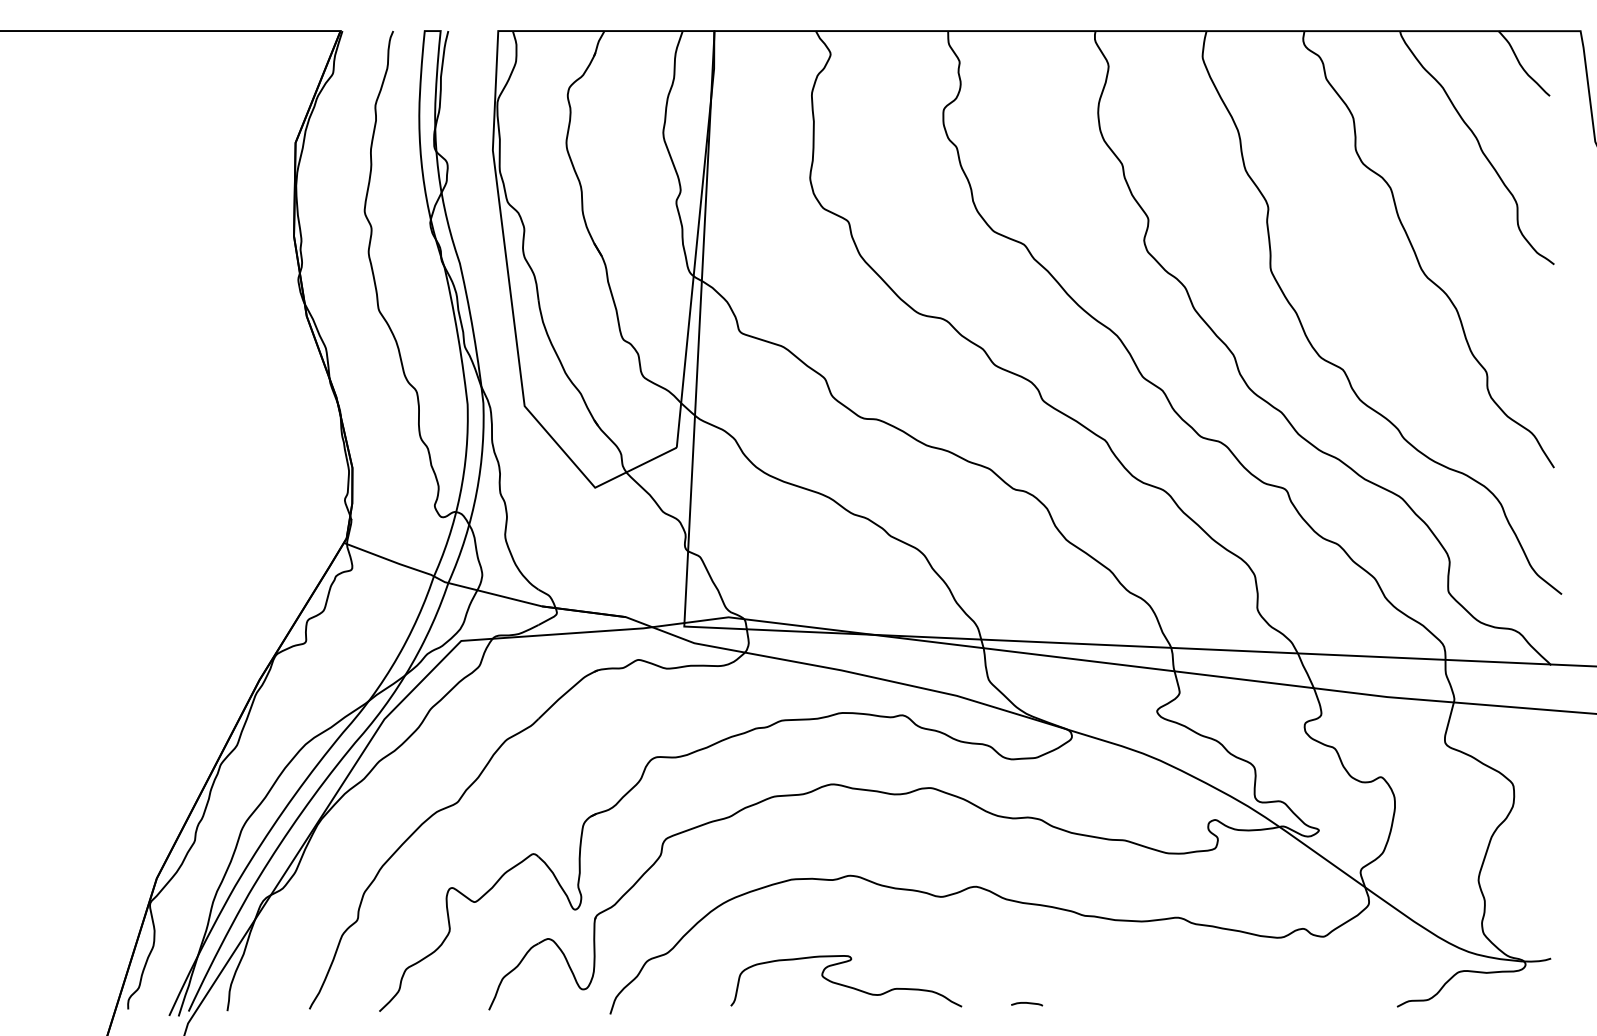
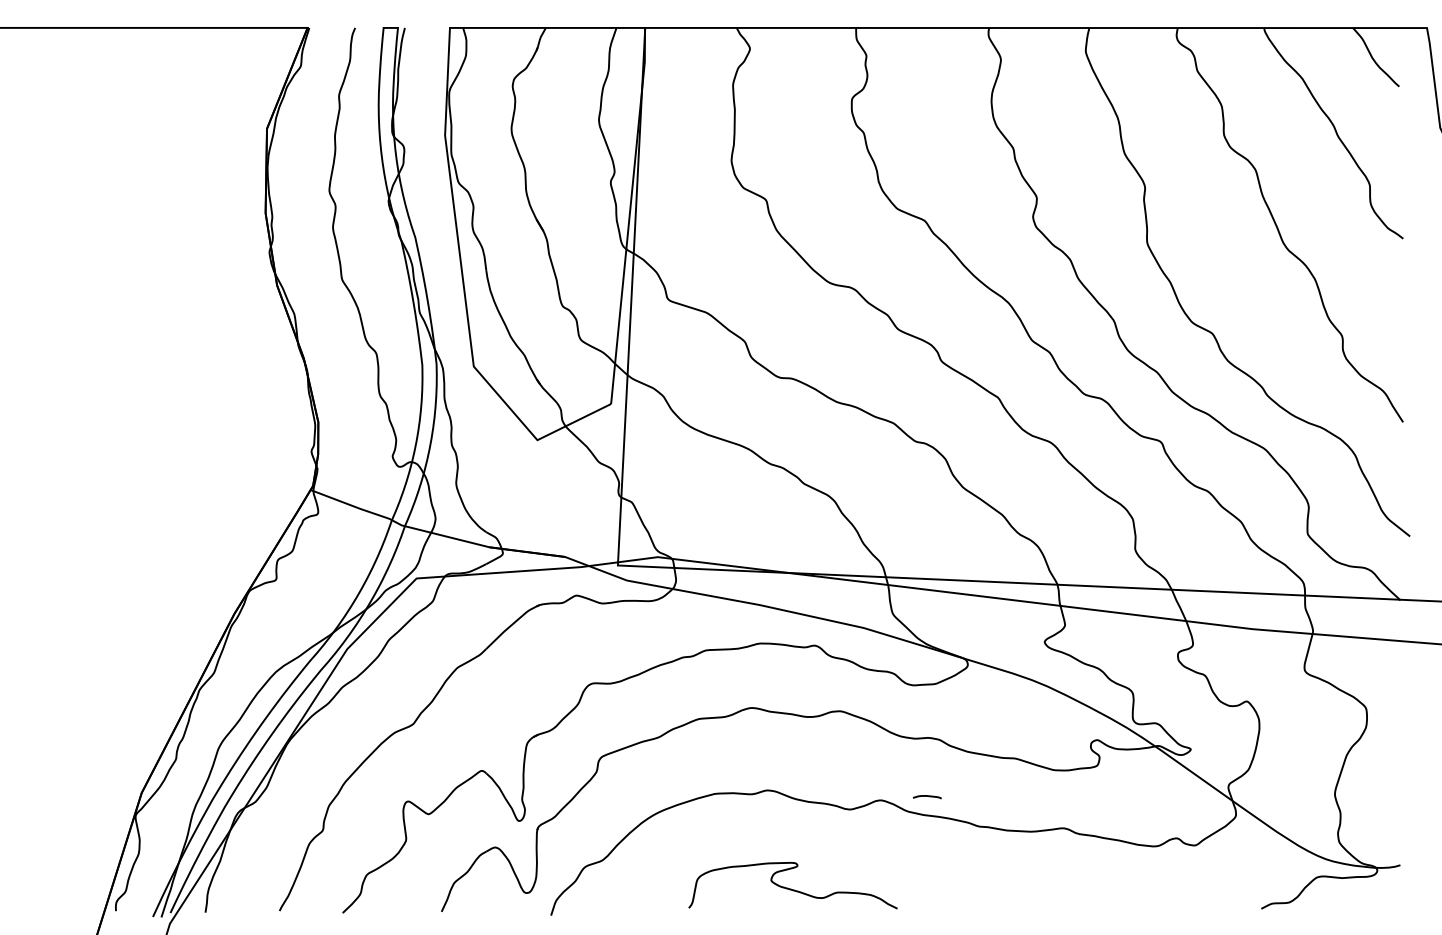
curve: (844, 984) -> (791, 888), moved
curve: (1027, 1003) -> (927, 796), moved

